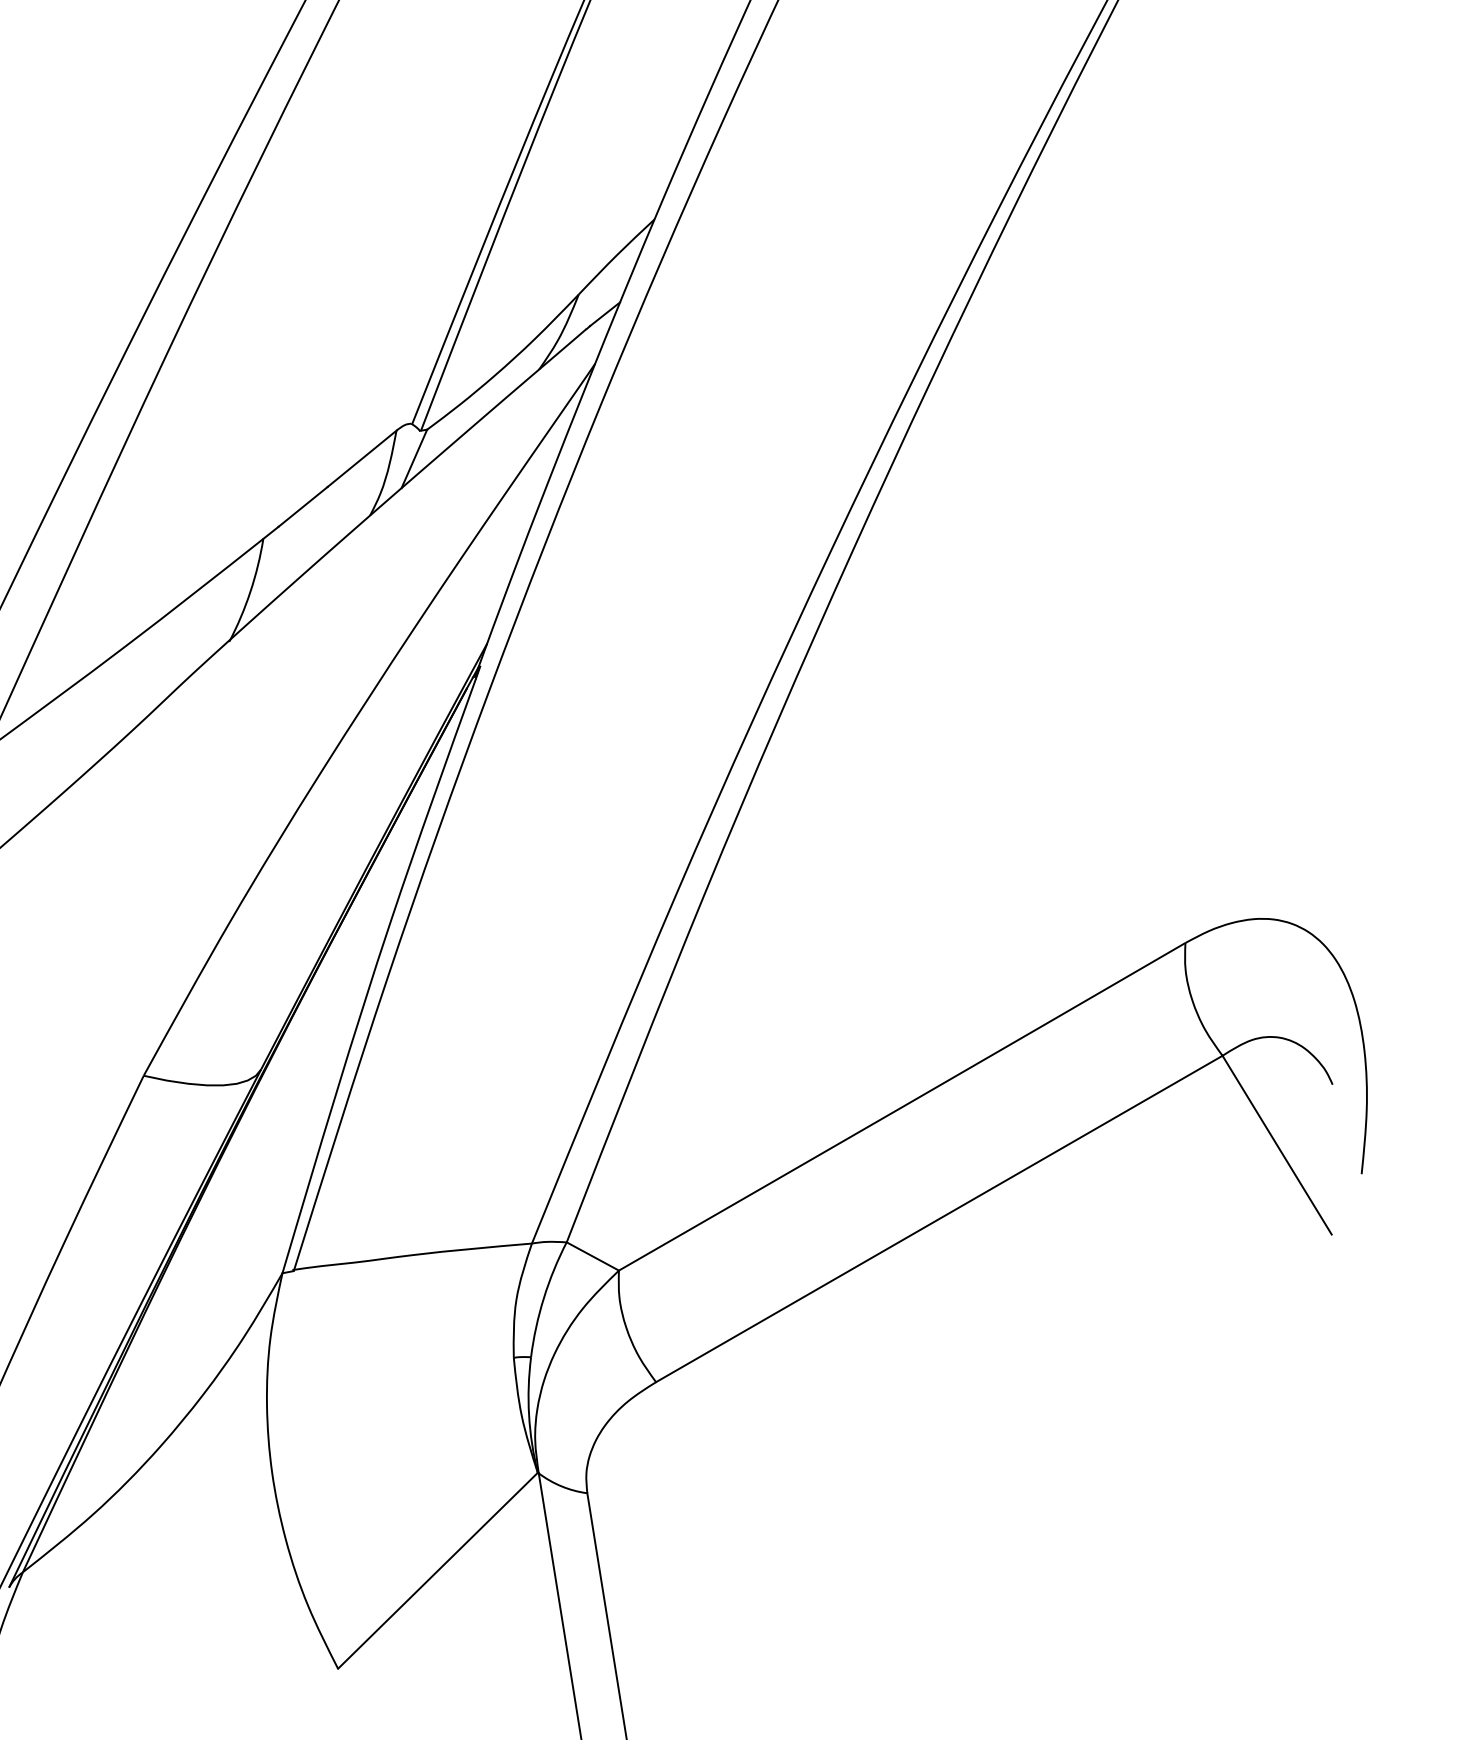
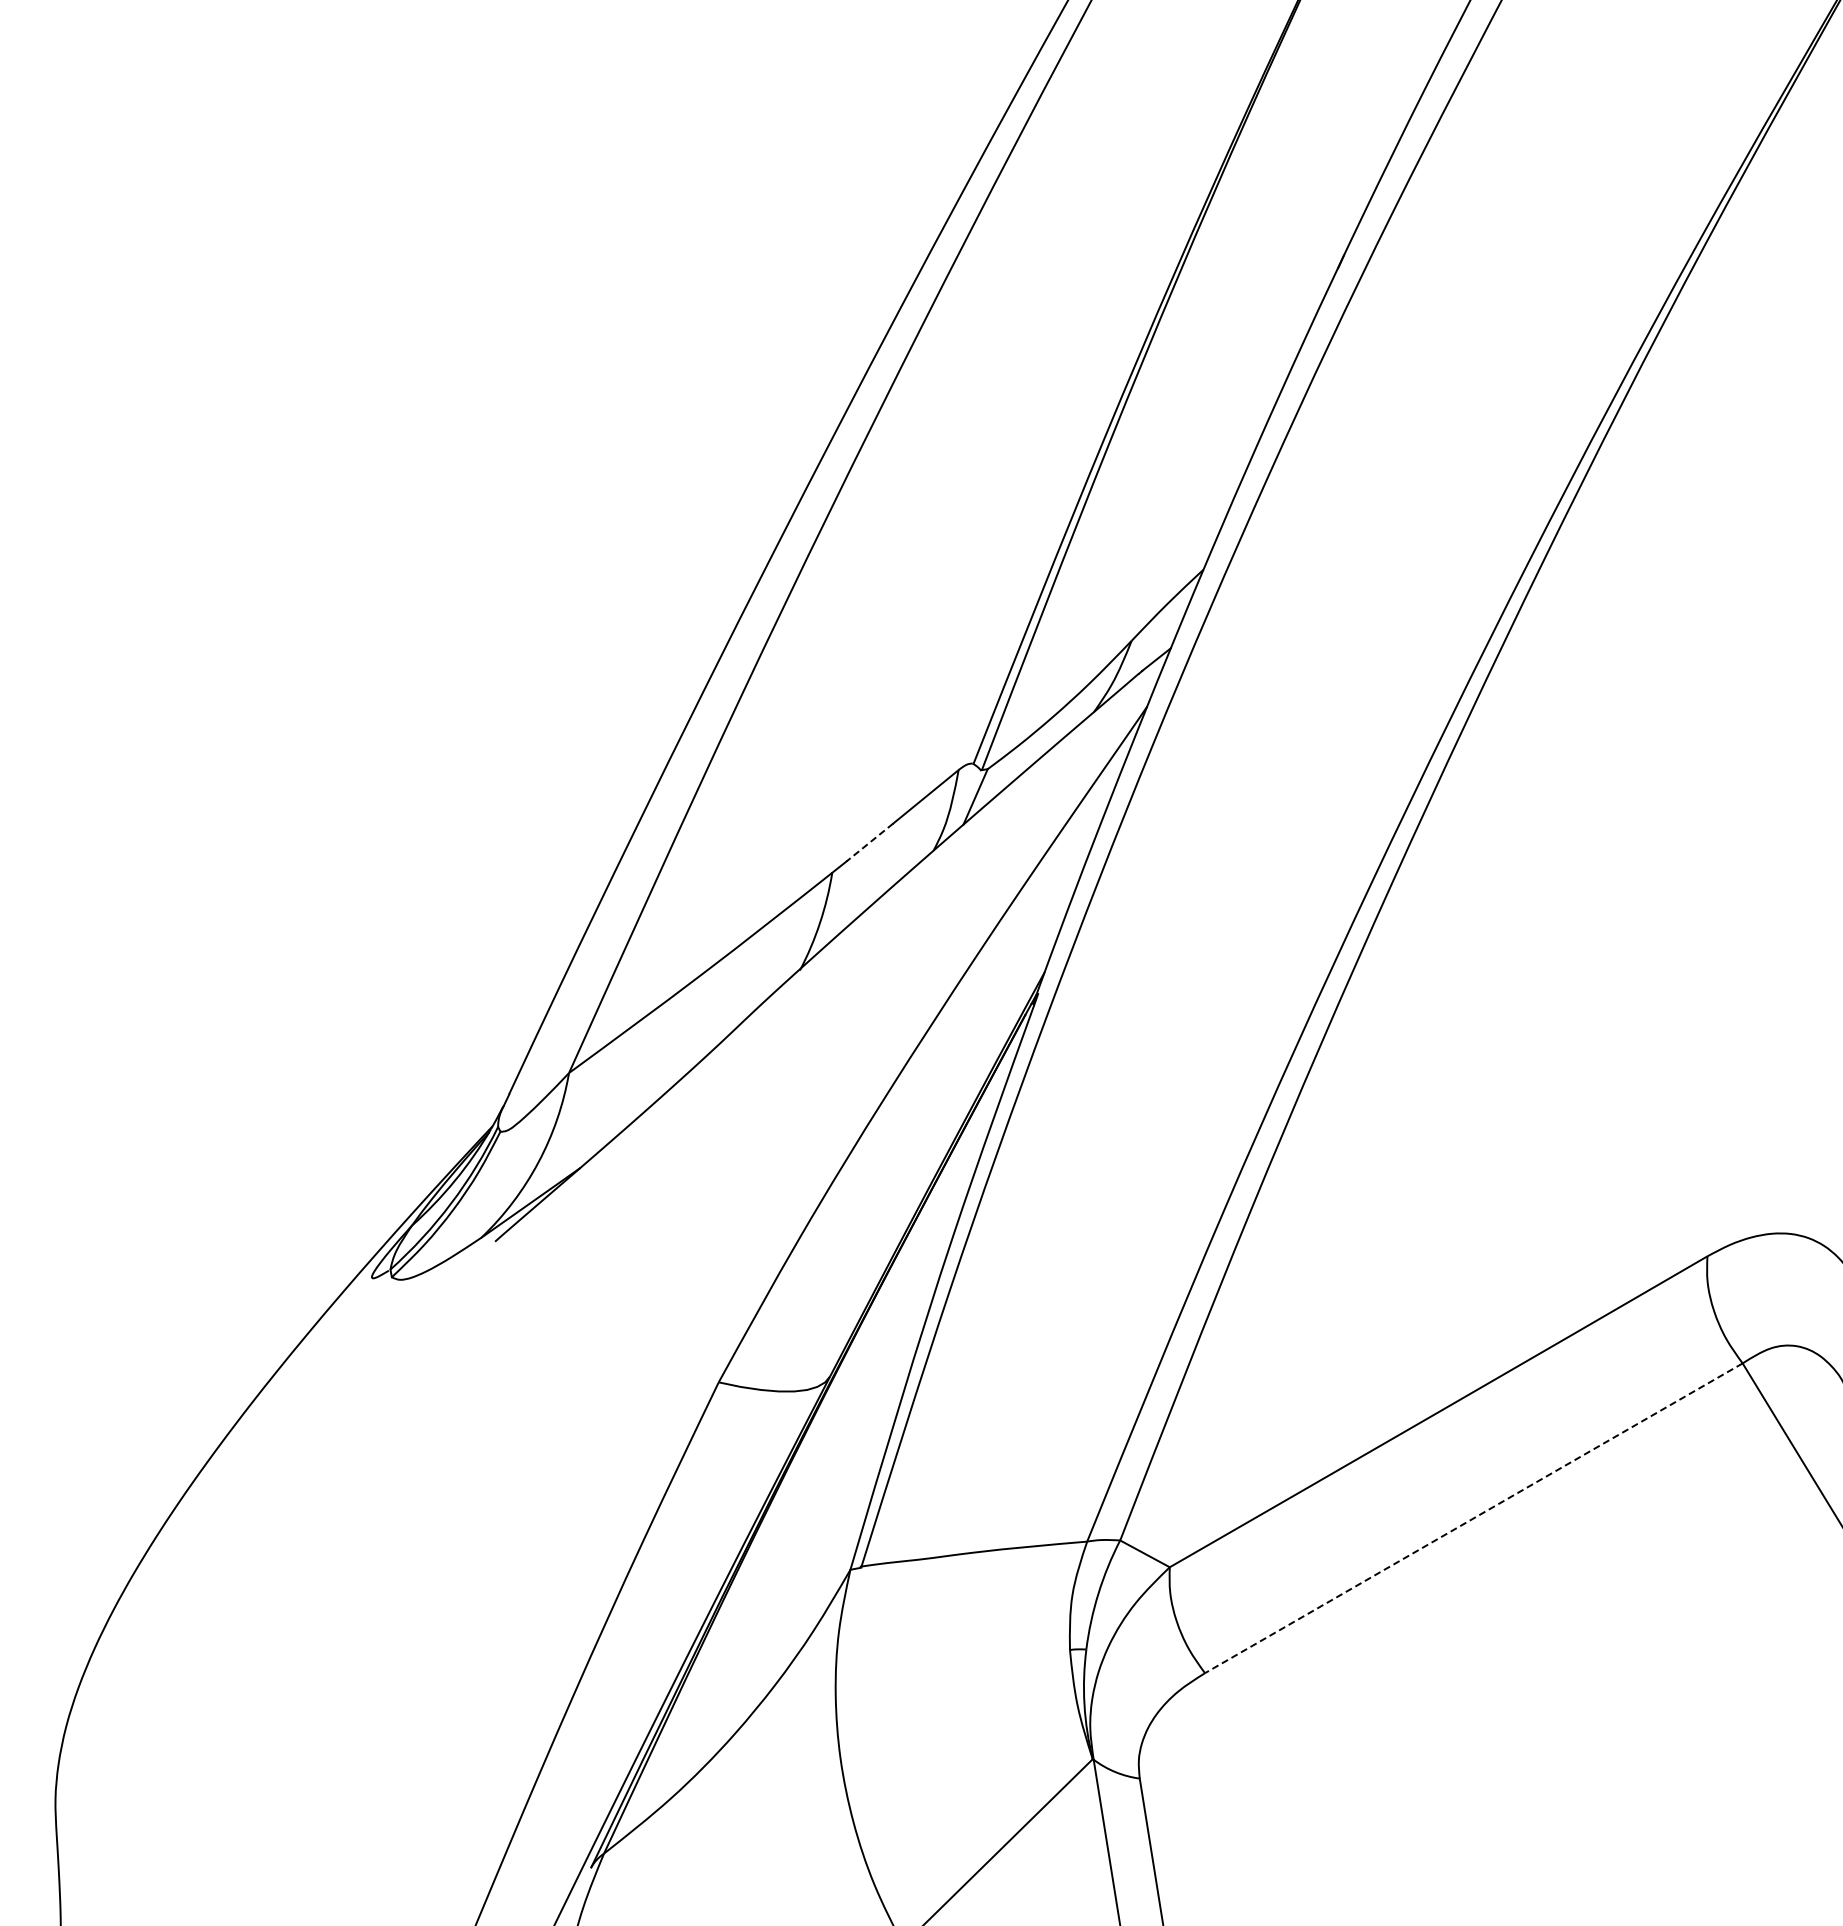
line: (303, 506) -> (870, 842), solid -> dashed
line: (938, 1219) -> (1473, 1518), solid -> dashed

